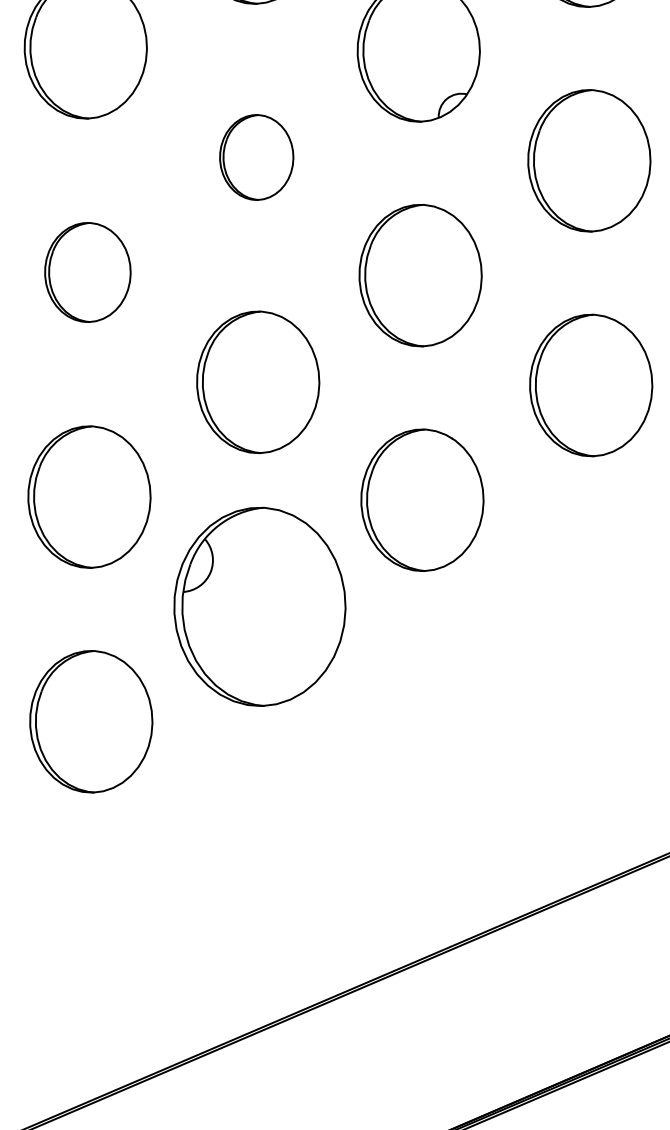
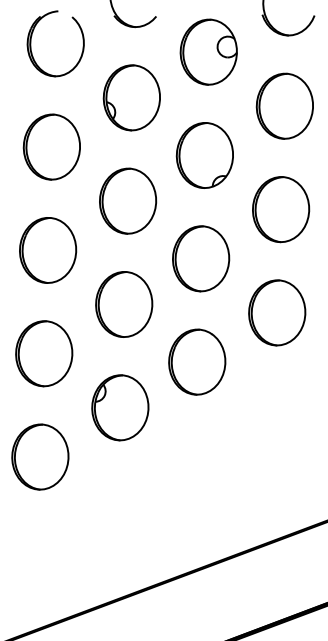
part: (257, 156) -> (128, 200), size x1.67
part: (88, 272) -> (48, 250), size x1.43
part: (260, 606) -> (120, 407), size x0.71

